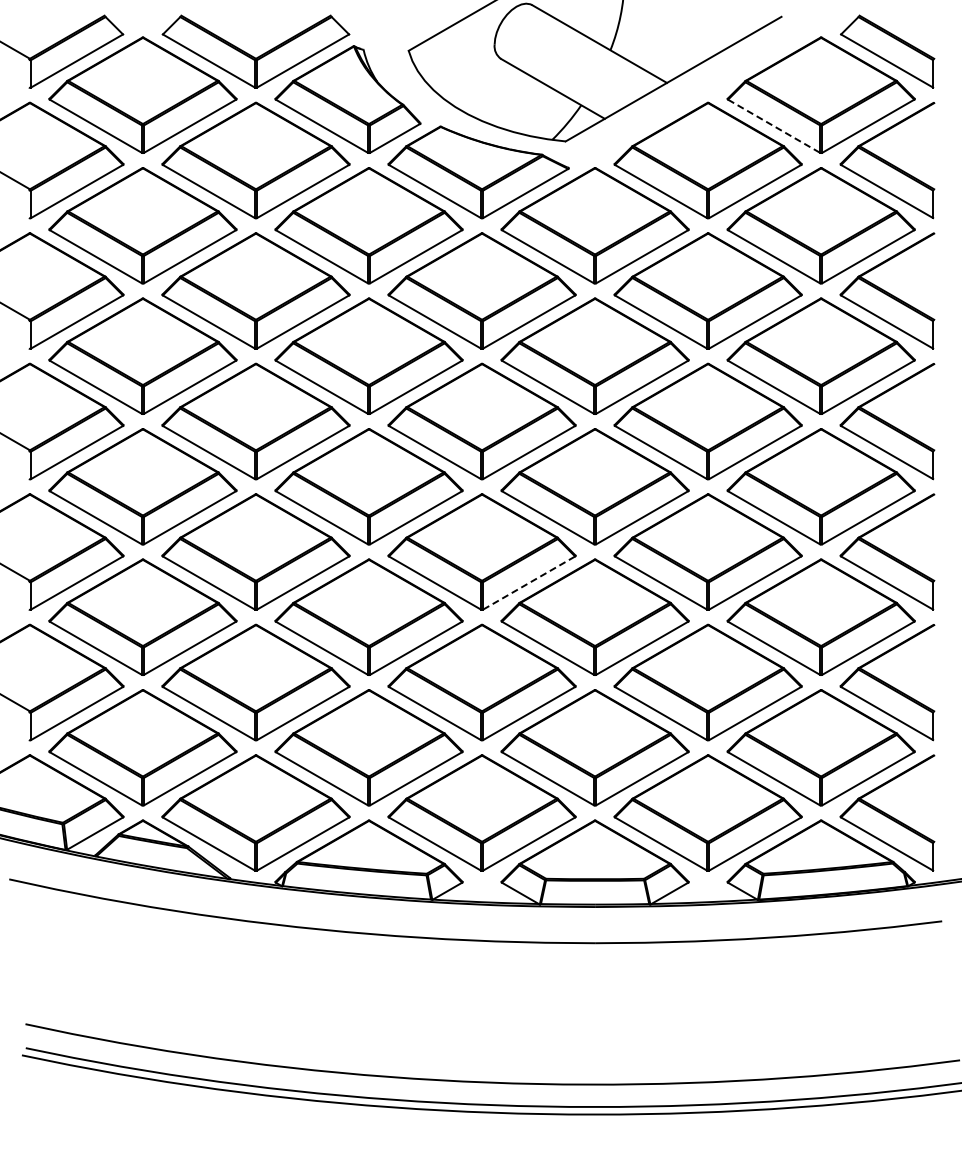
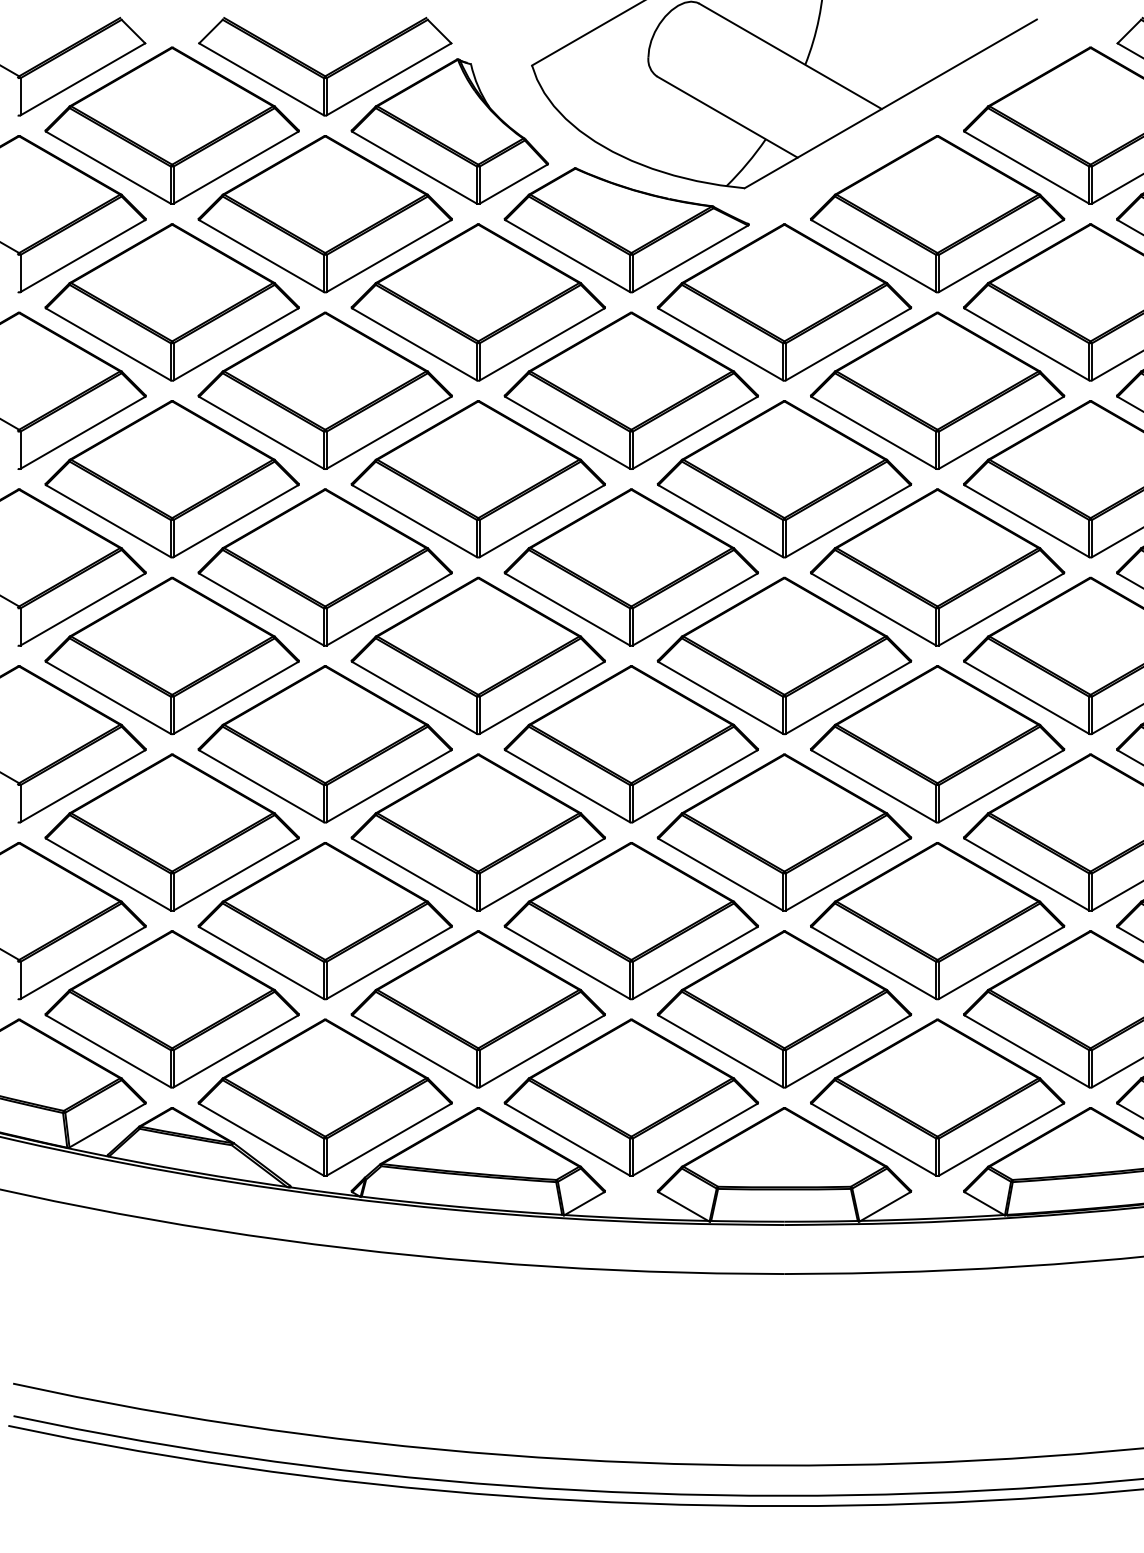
line: (774, 126) -> (1027, 168), dashed -> solid
line: (529, 582) -> (695, 785), dashed -> solid

